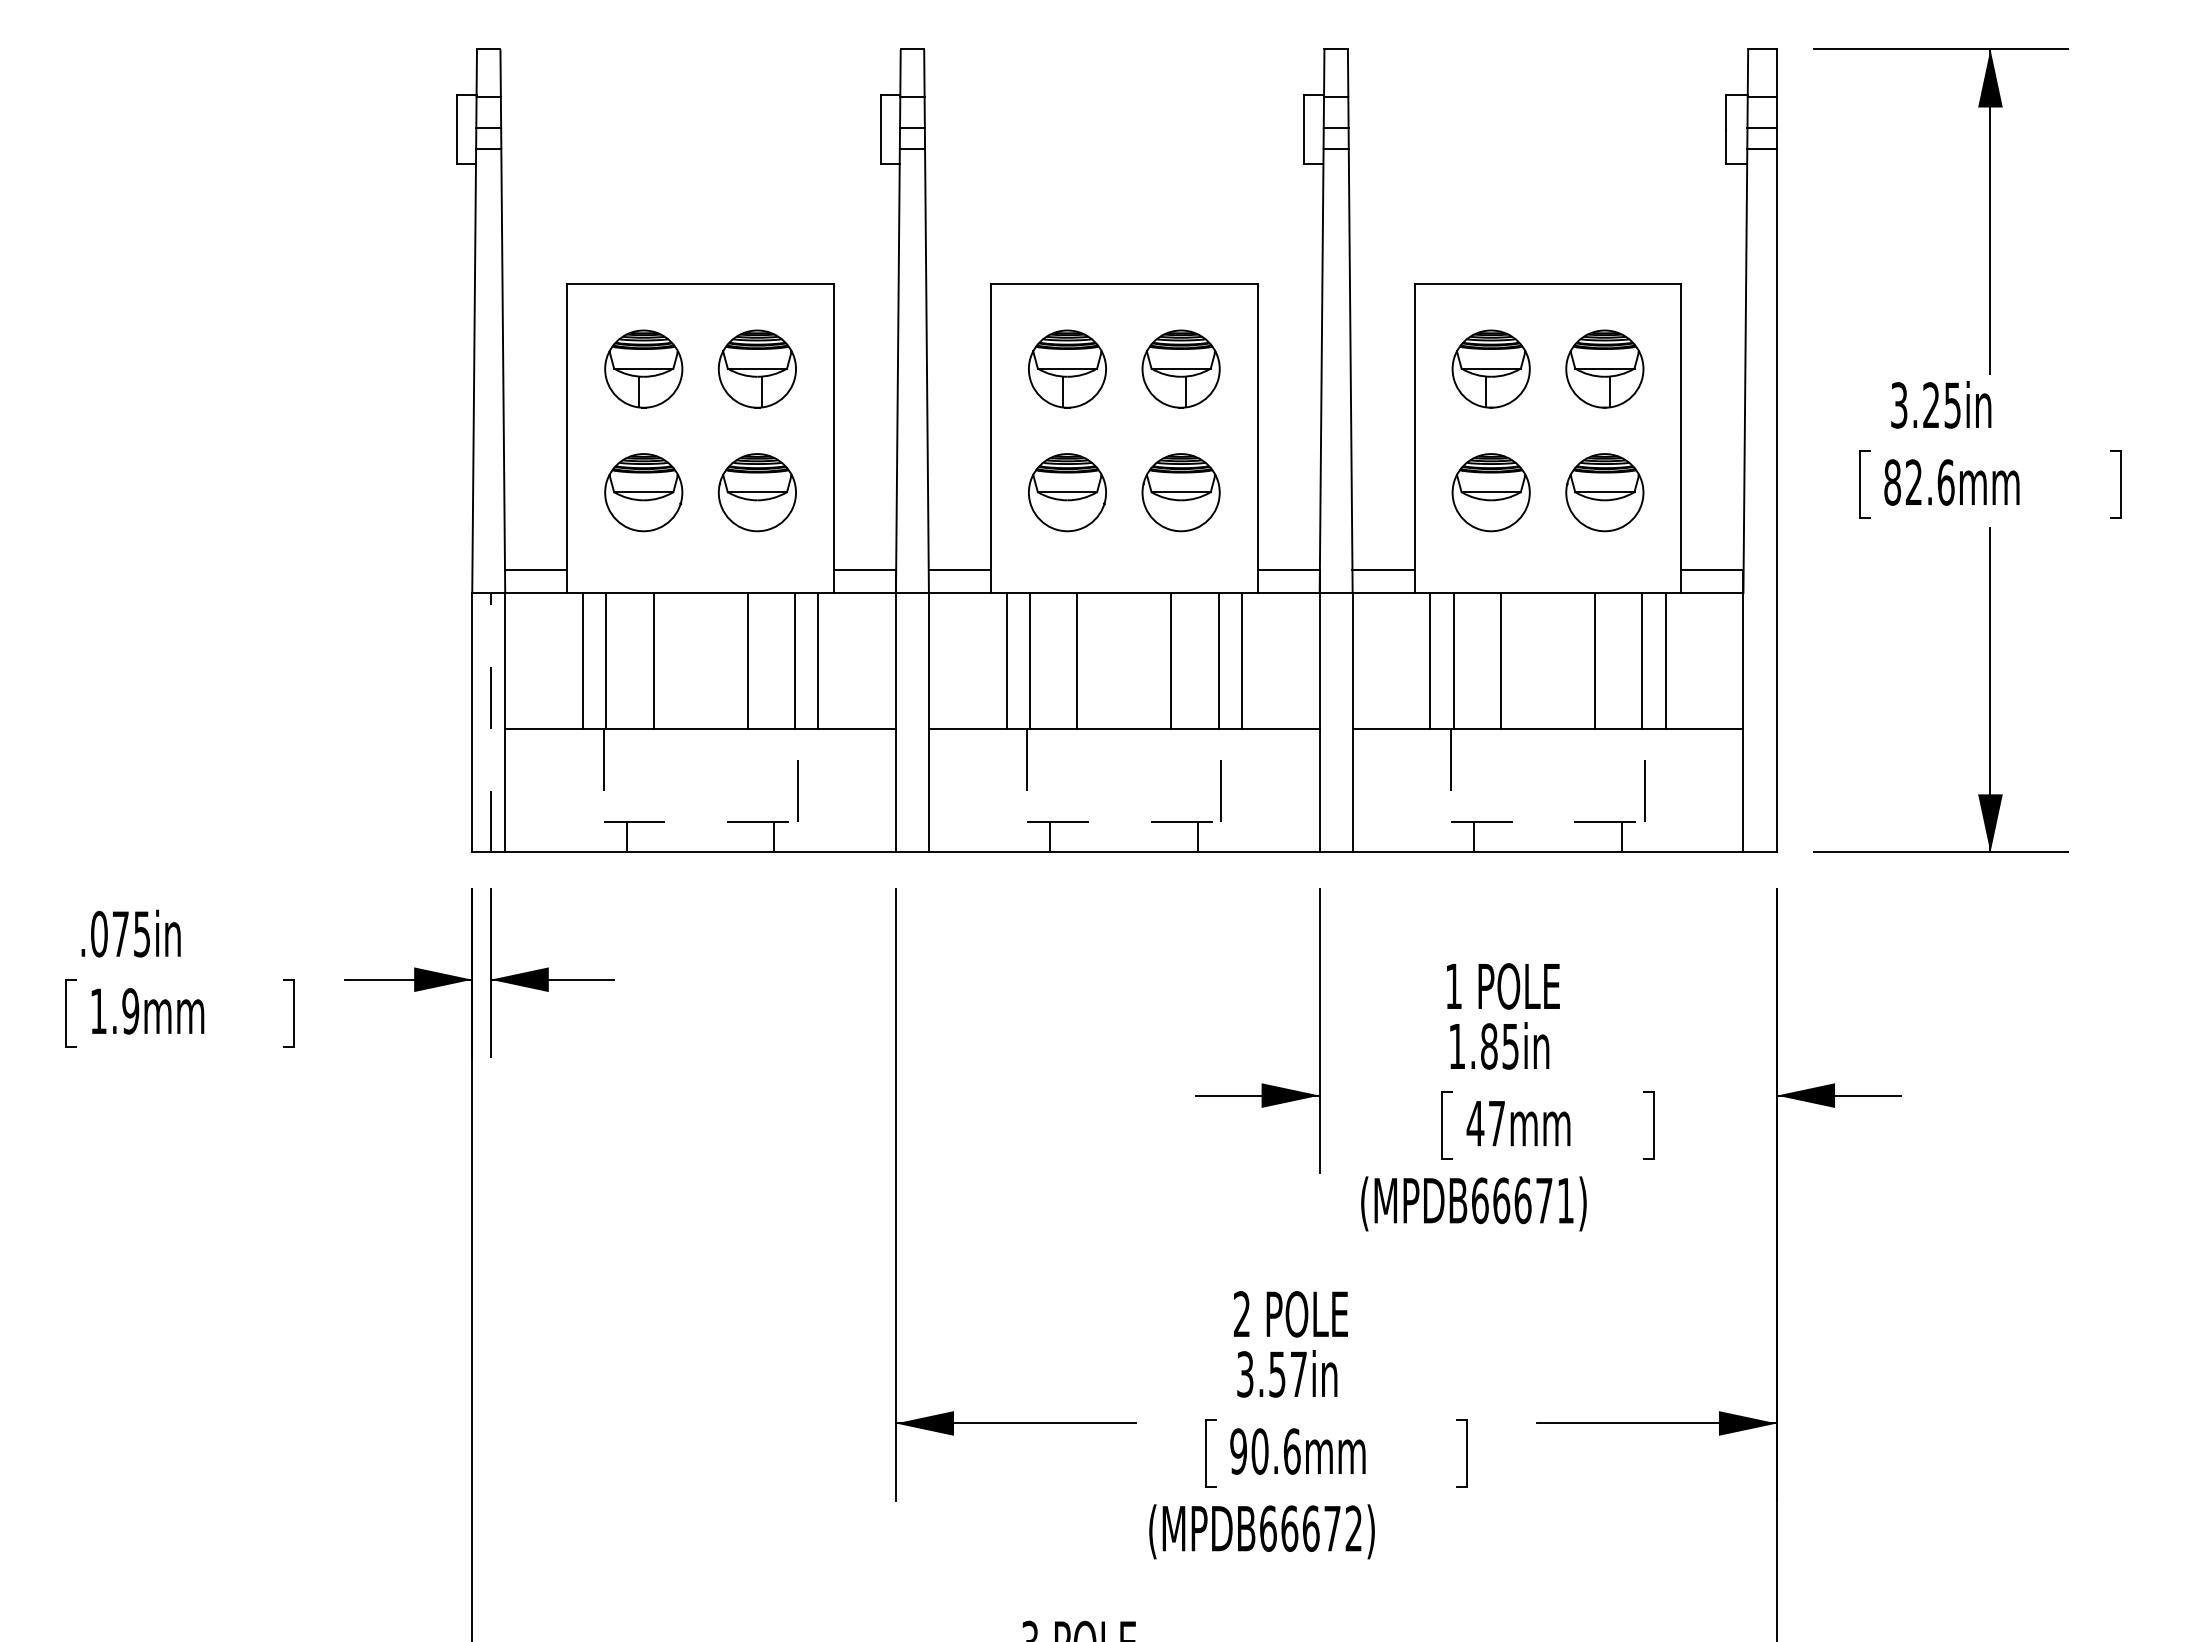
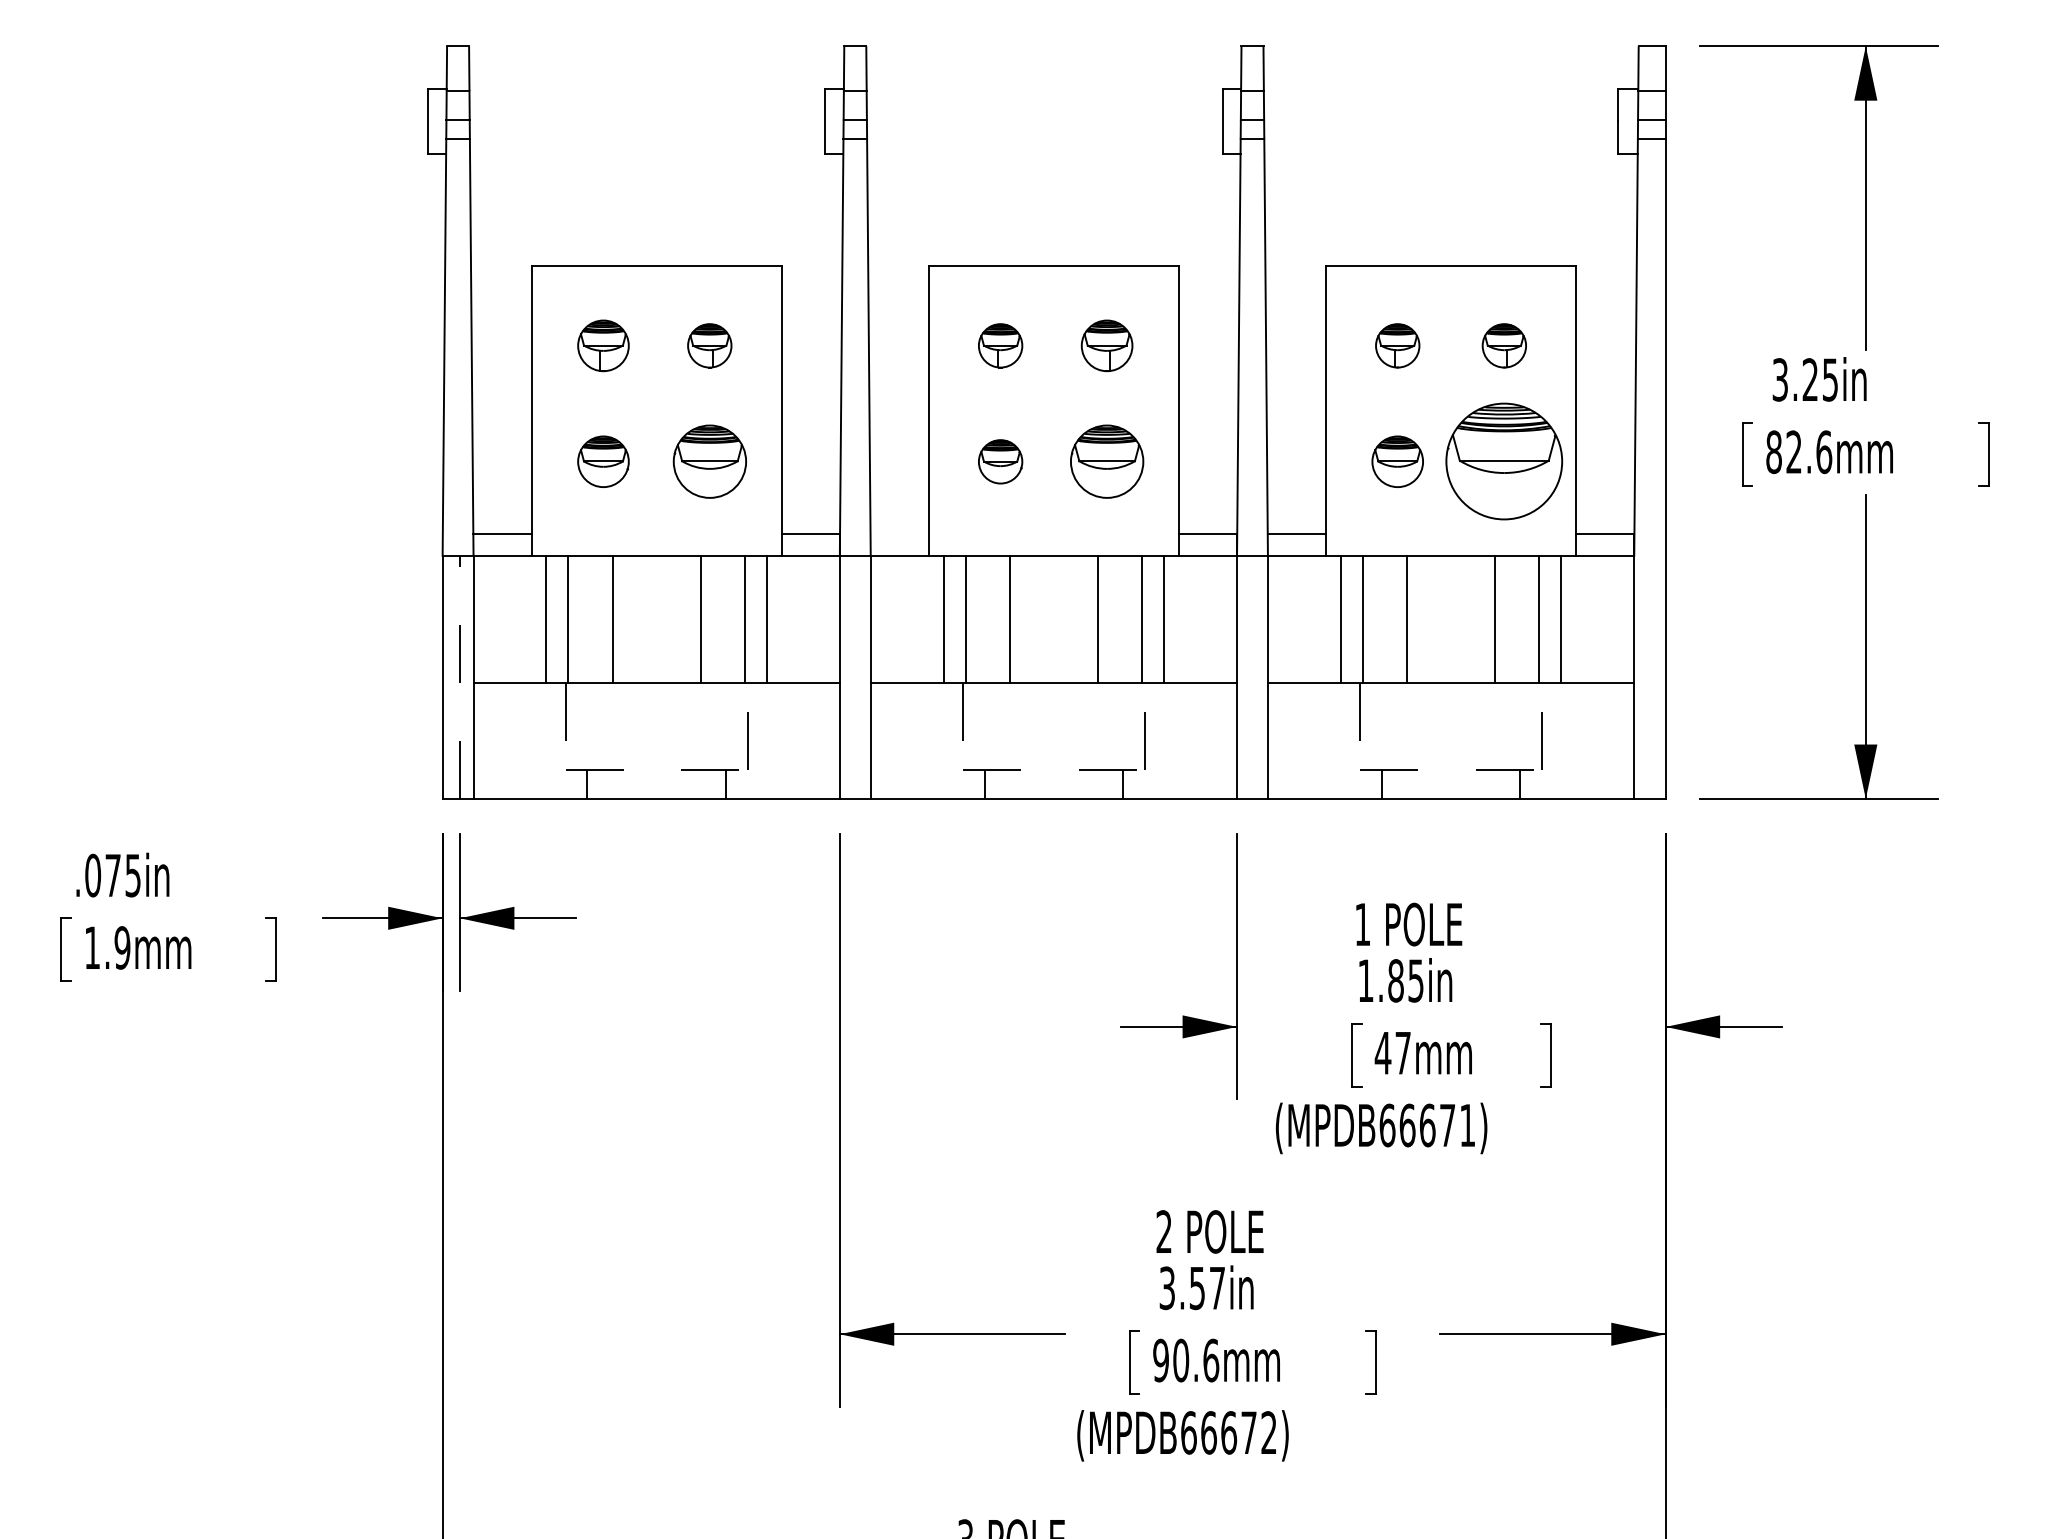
part: (643, 368) -> (603, 345), size x0.7
part: (756, 368) -> (709, 345), size x0.6
part: (1067, 368) -> (1000, 345), size x0.6
part: (1180, 368) -> (1106, 345), size x0.7
part: (1490, 368) -> (1397, 345), size x0.6
part: (1604, 368) -> (1504, 345), size x0.6
part: (643, 492) -> (603, 461), size x0.7
part: (1067, 492) -> (1000, 461), size x0.6
part: (1490, 492) -> (1397, 461), size x0.7
part: (1604, 492) -> (1504, 461), size x1.6
line: (959, 569) -> (899, 533), removed

